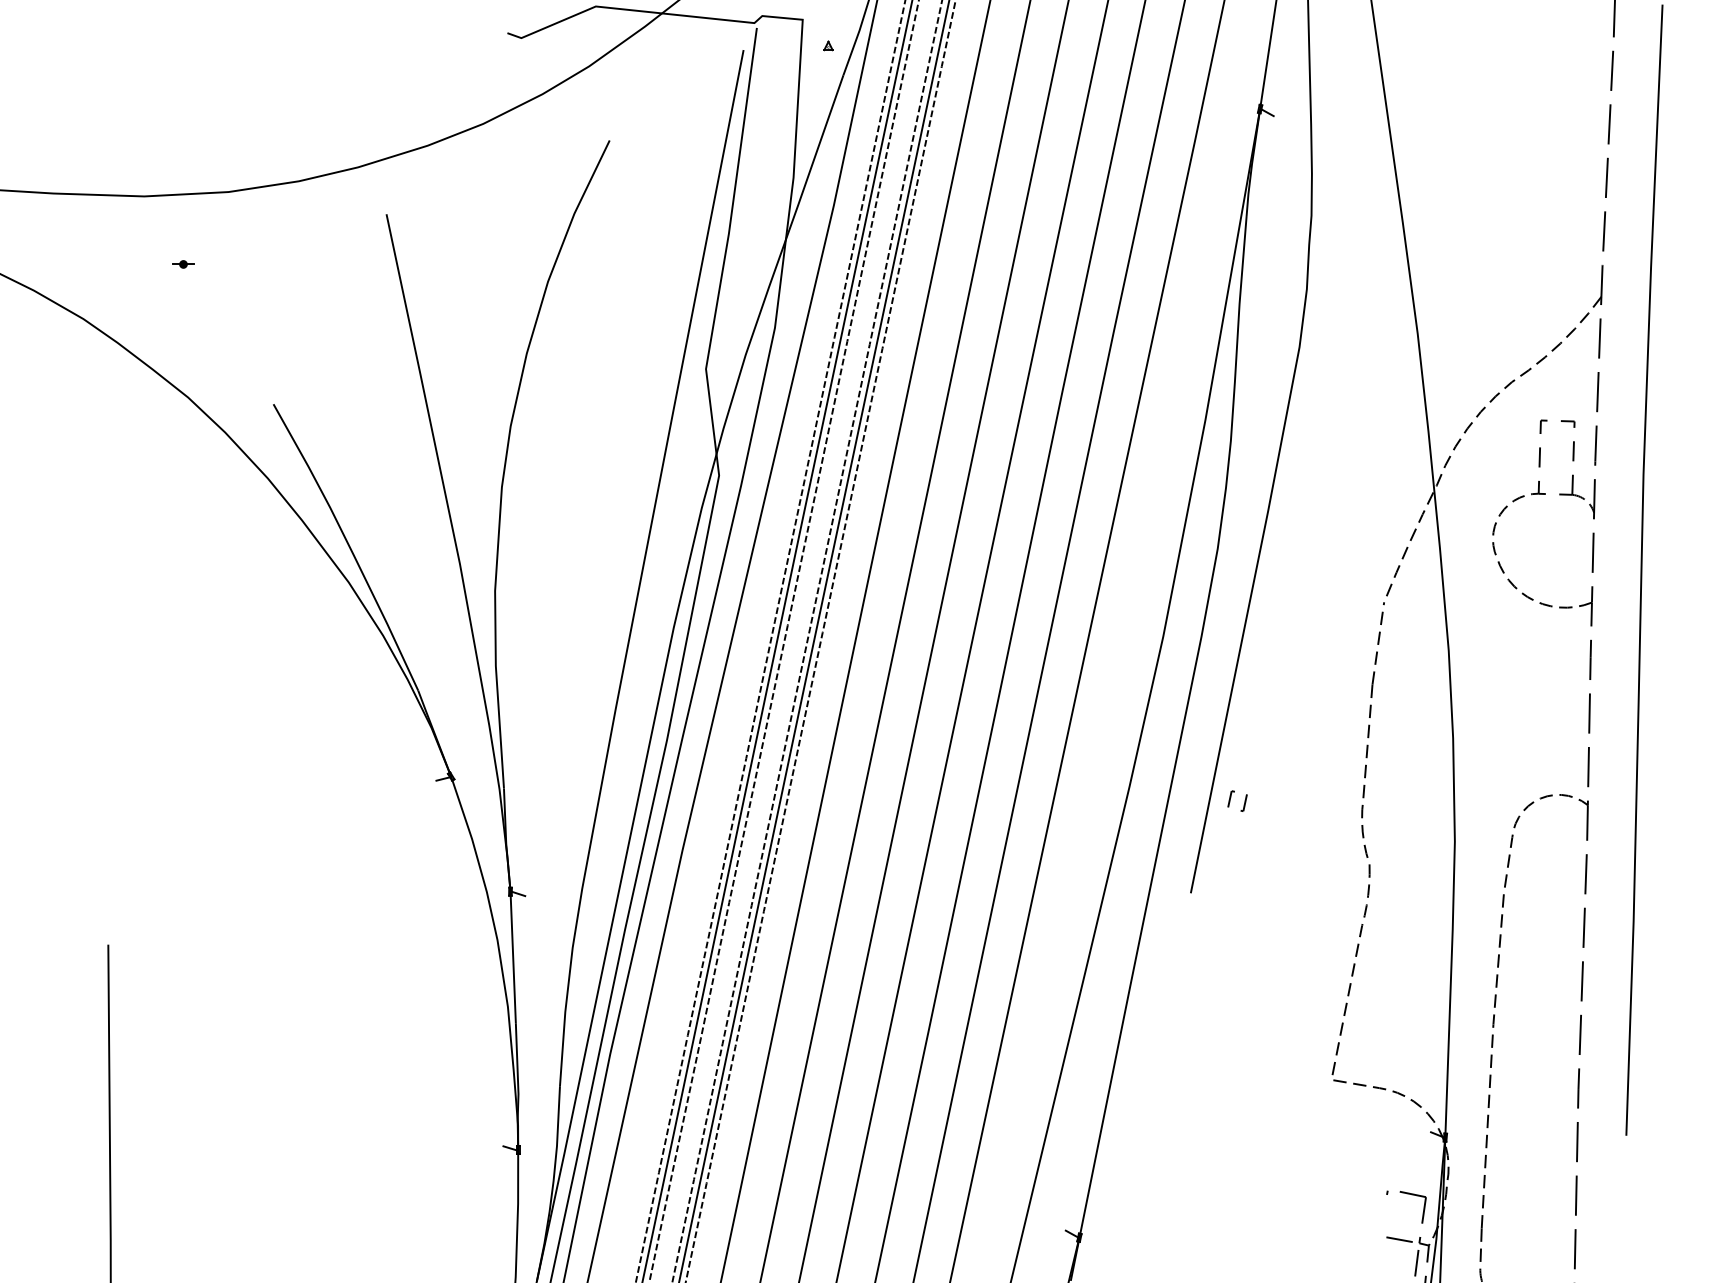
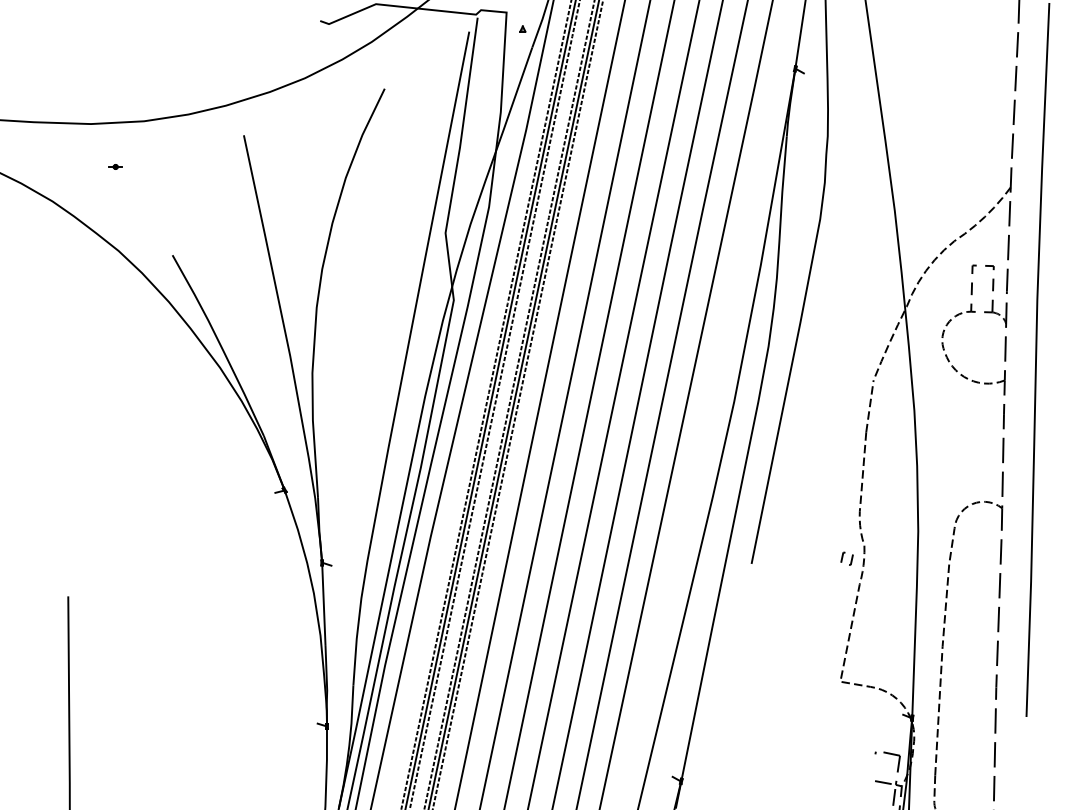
part: (1236, 800) -> (846, 558), moved

